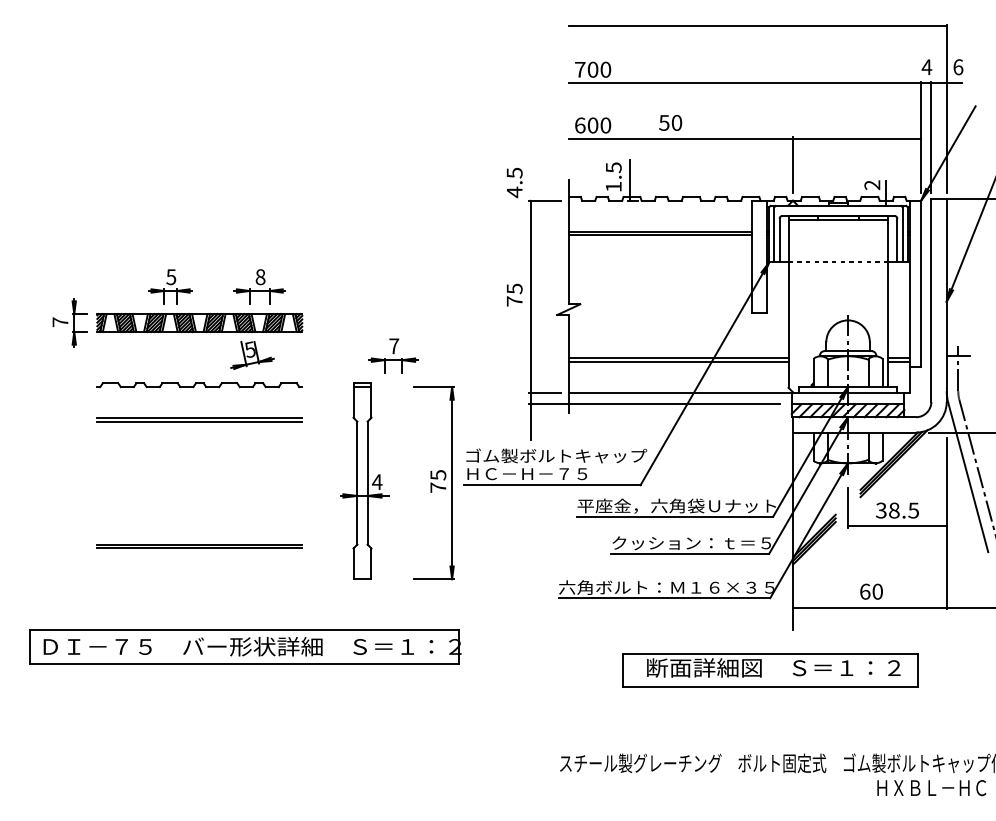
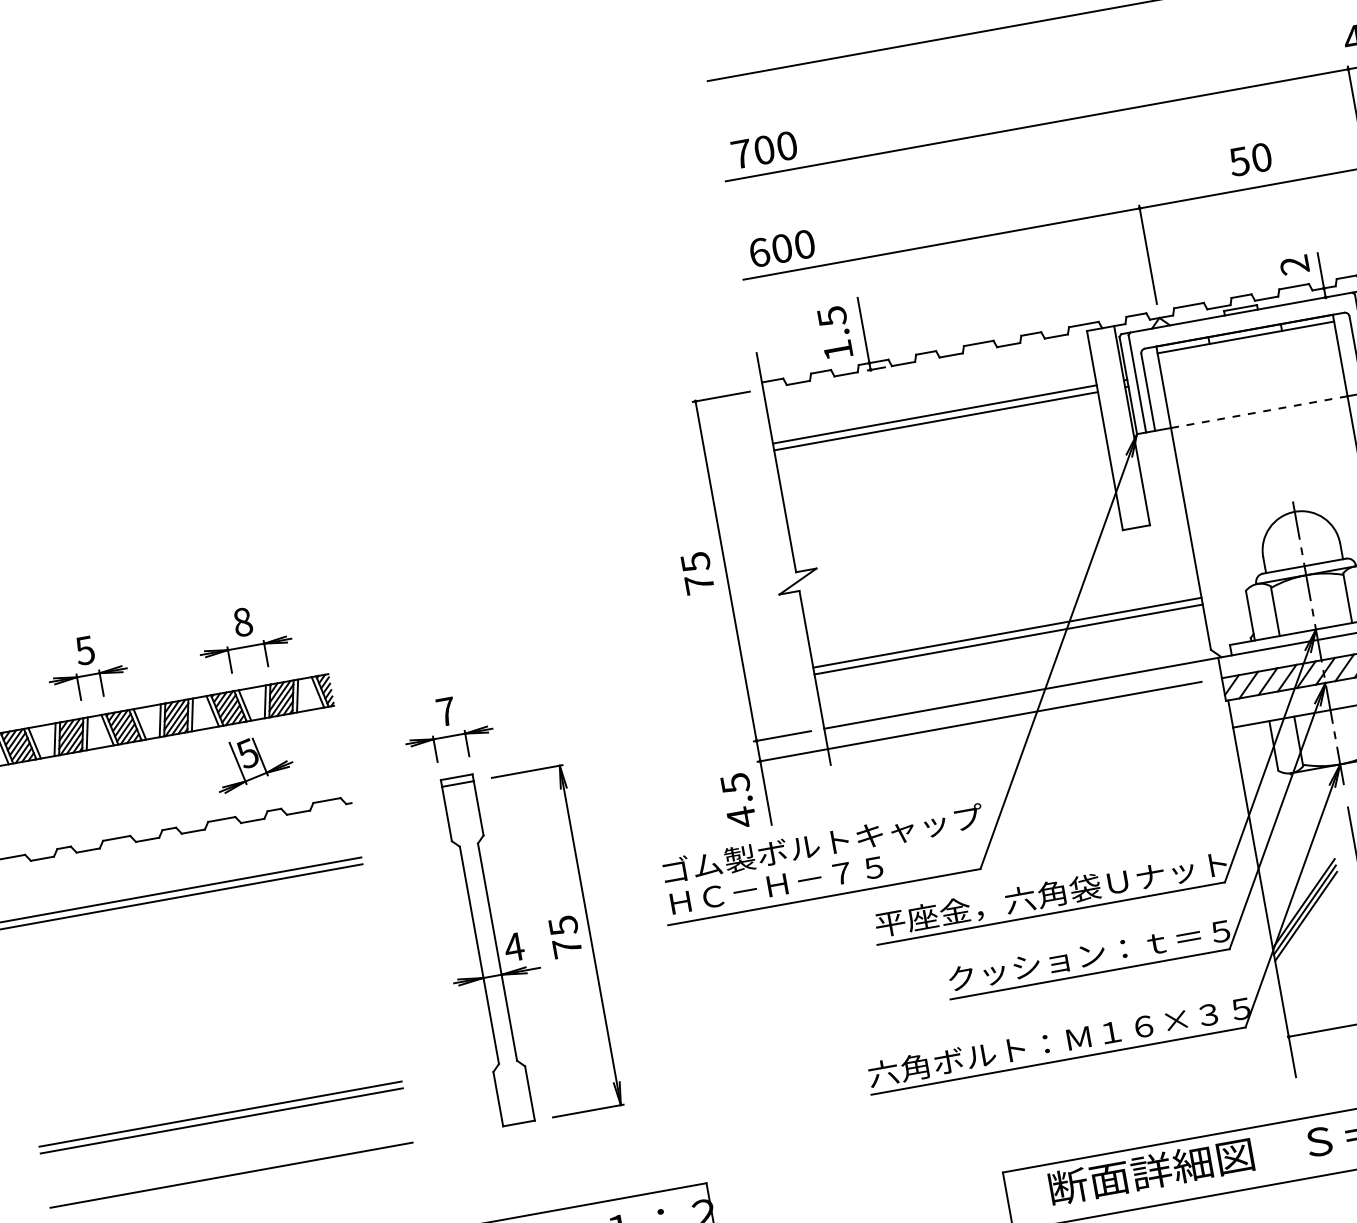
text: (670, 122) -> (1250, 158), moved
text: (514, 183) -> (738, 801), moved
part: (393, 355) -> (447, 728), moved
part: (433, 483) -> (557, 942), moved
line: (199, 579) -> (231, 1175), added

